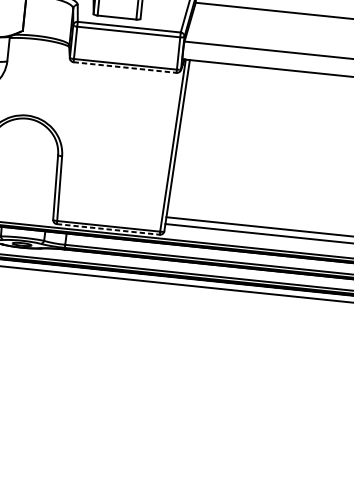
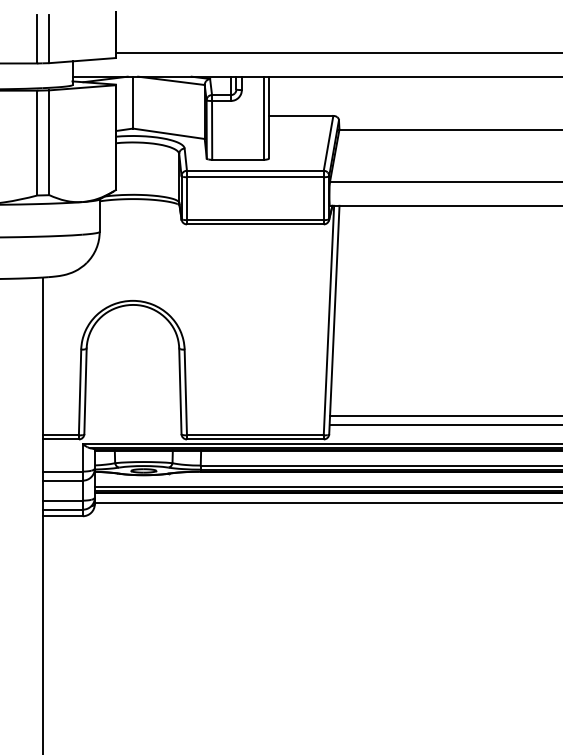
line: (125, 67) -> (255, 224), dashed -> solid
line: (108, 229) -> (255, 439), dashed -> solid

